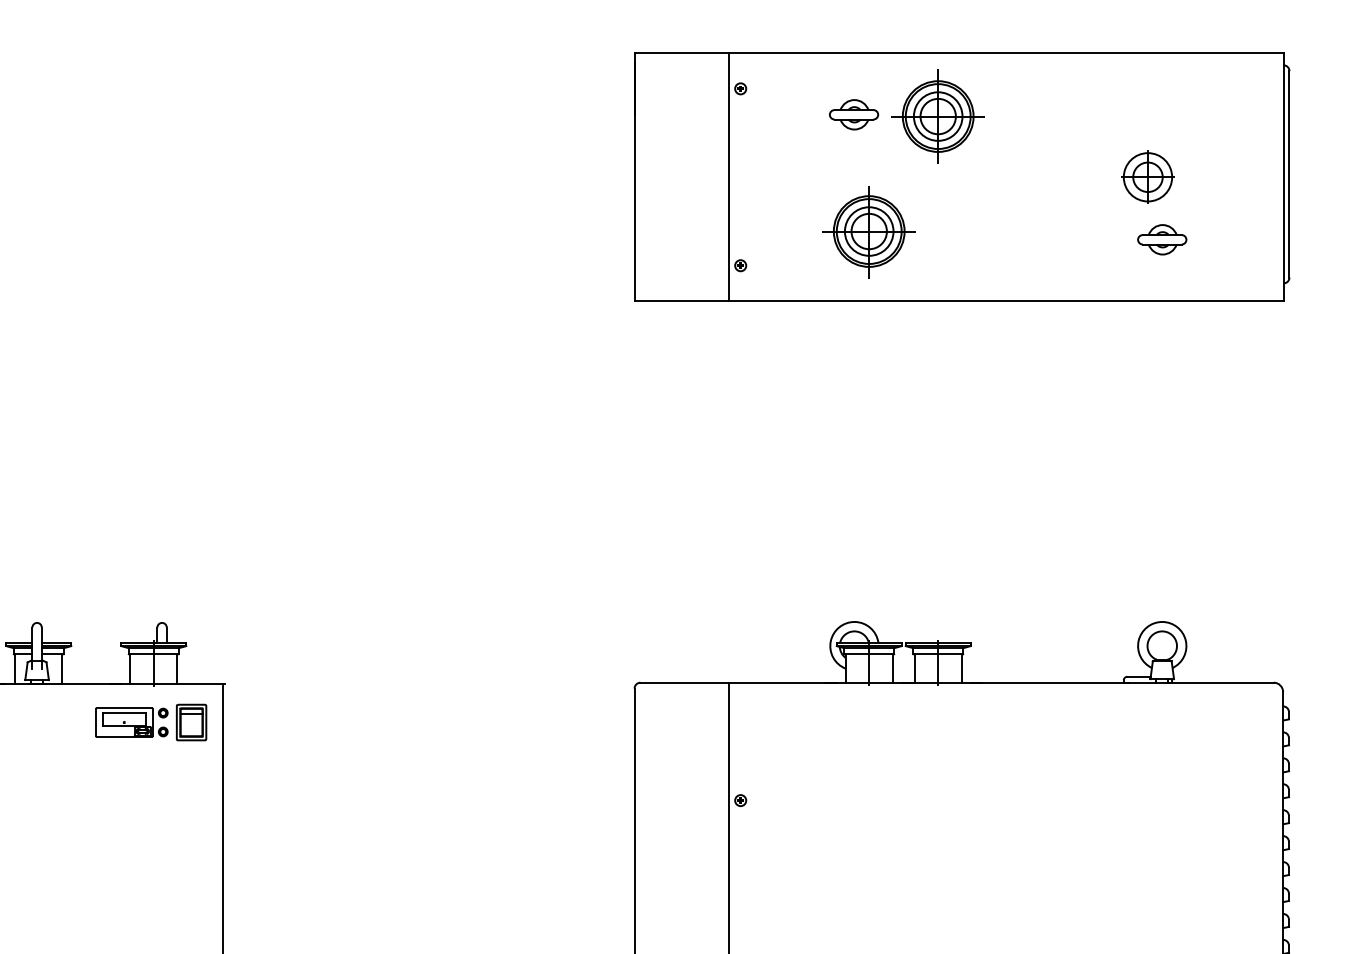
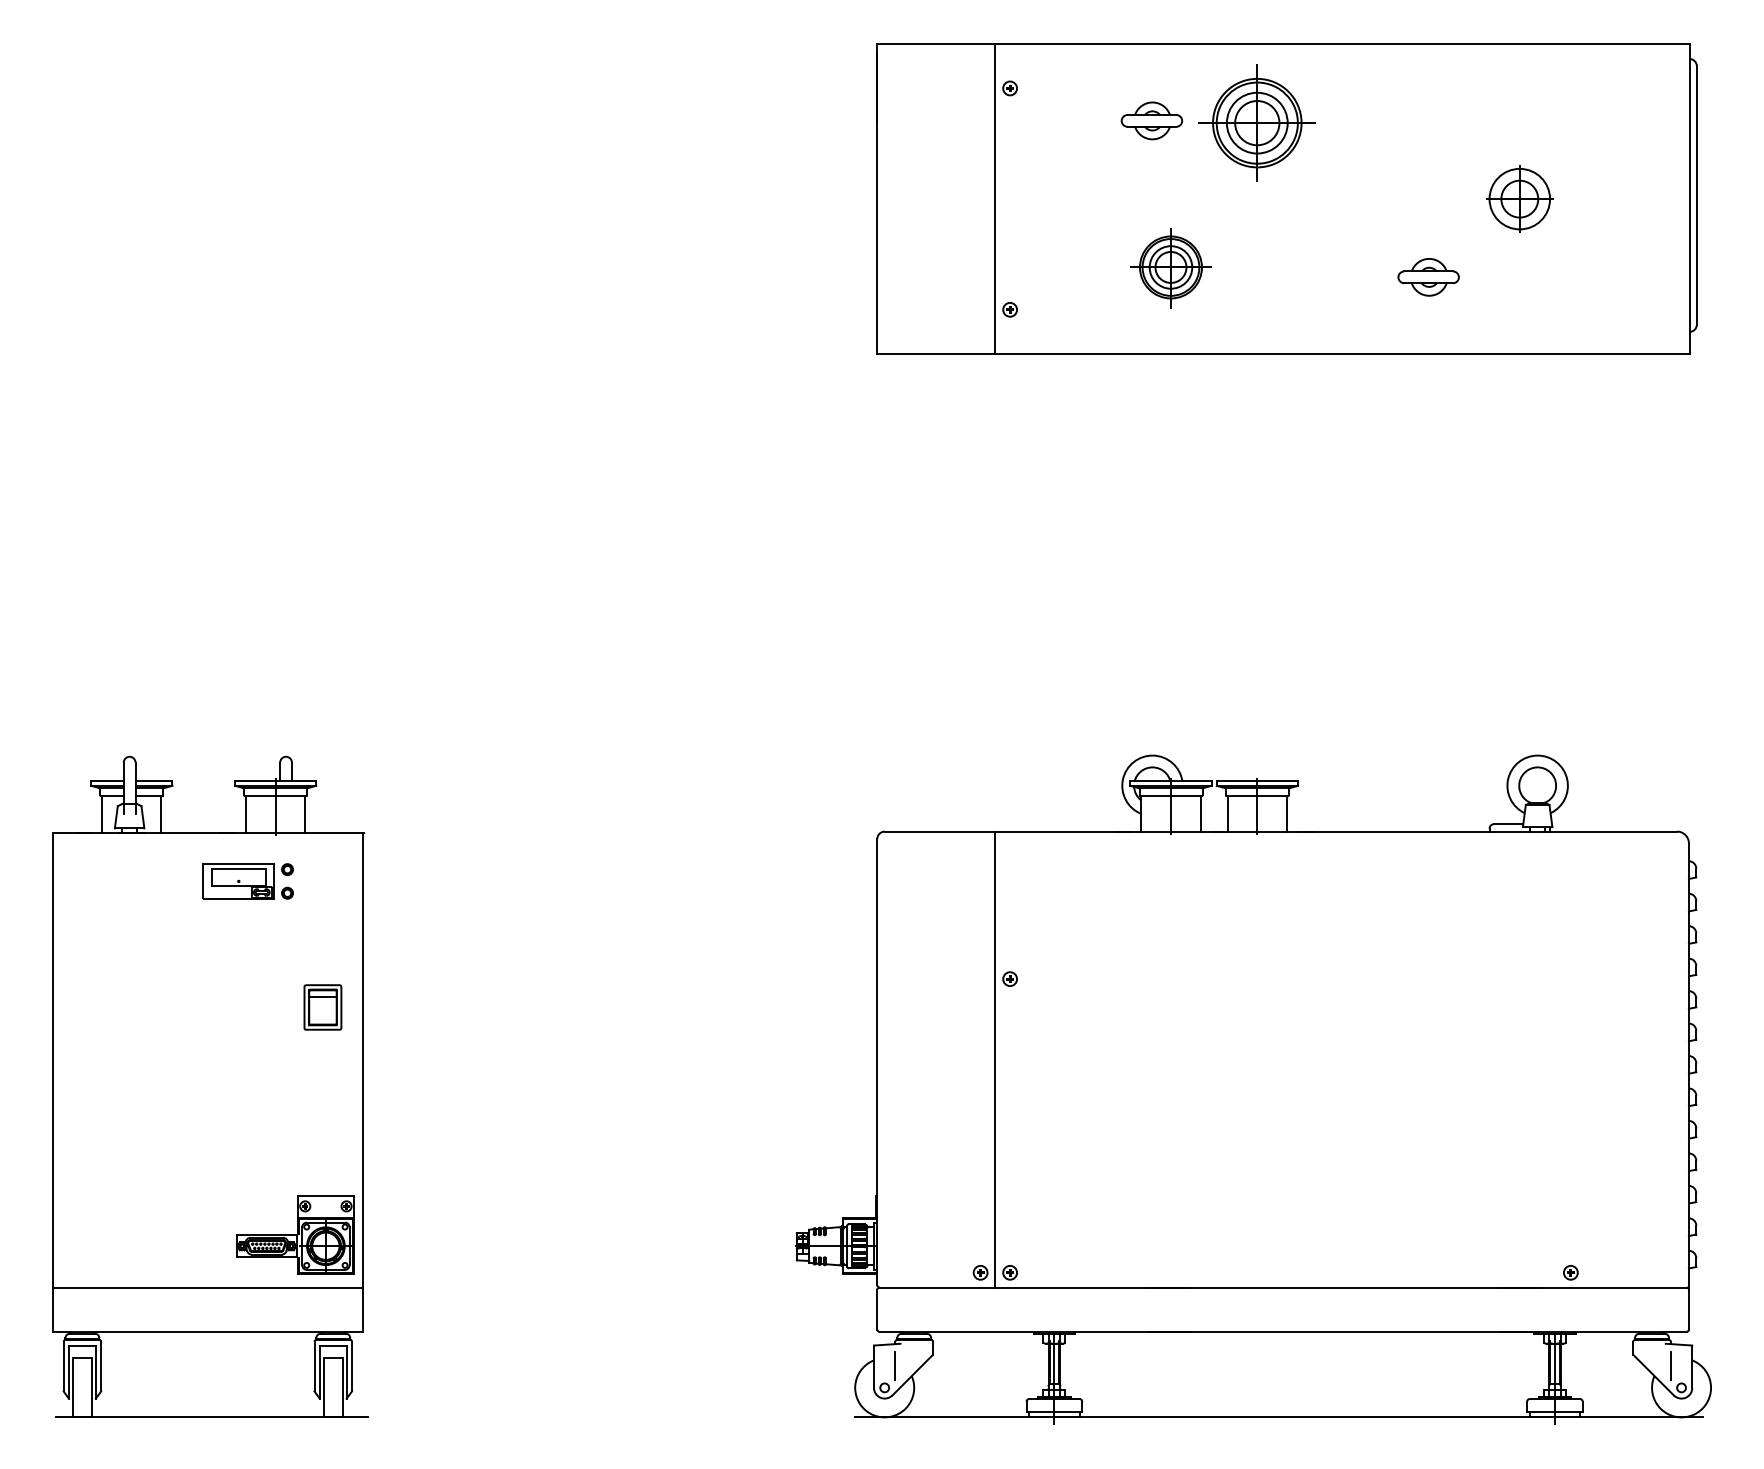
part: (868, 232) -> (1170, 268), size x0.7
part: (1162, 239) -> (1428, 277), moved
part: (191, 722) -> (322, 1007), moved

